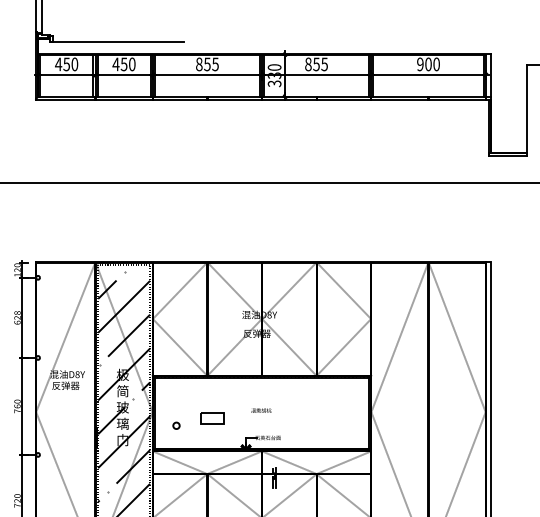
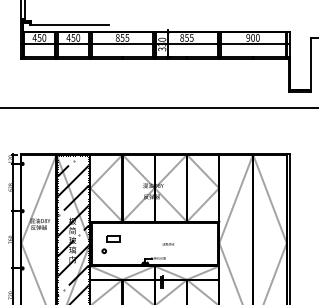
text: (261, 410) -> (168, 244), moved
part: (212, 417) -> (113, 238), moved

